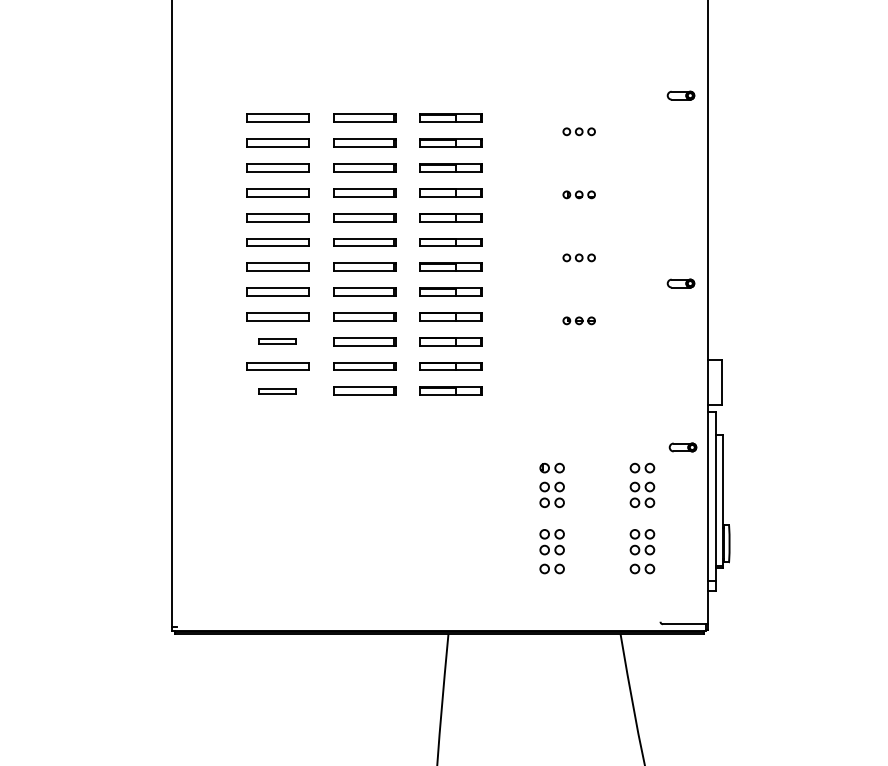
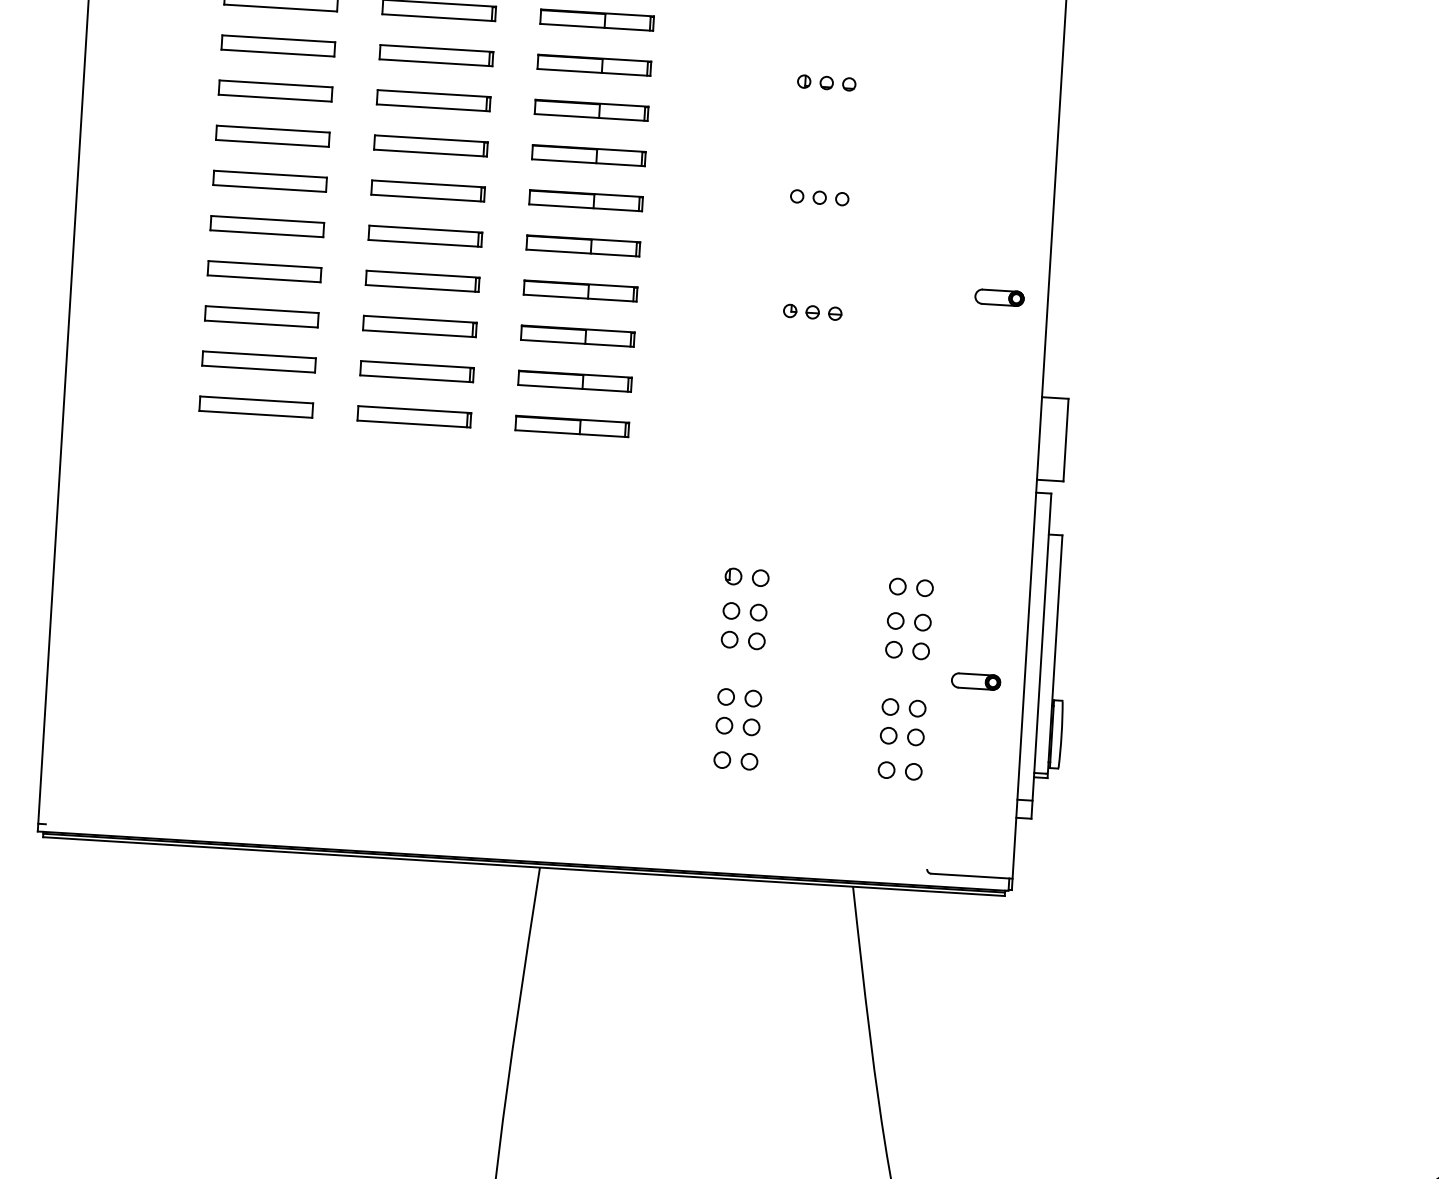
part: (680, 283) -> (998, 297), moved
part: (277, 341) -> (261, 316), size x1.67
part: (277, 390) -> (255, 405), size x1.67
part: (682, 447) -> (975, 681), moved

